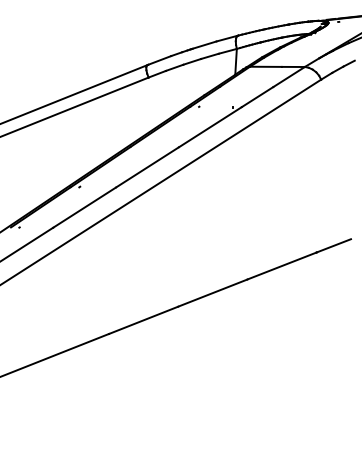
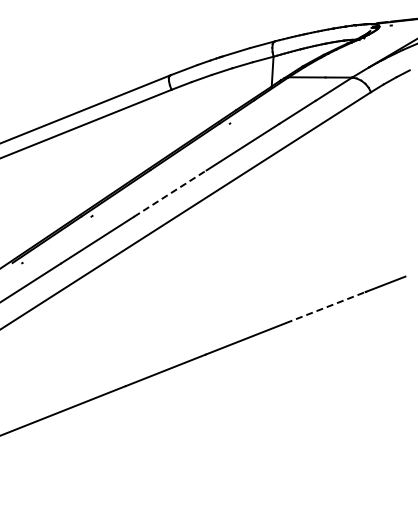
line: (147, 167) -> (170, 193), solid -> dashed
line: (281, 265) -> (325, 307), solid -> dashed

